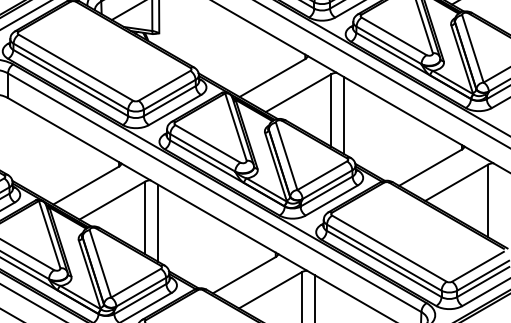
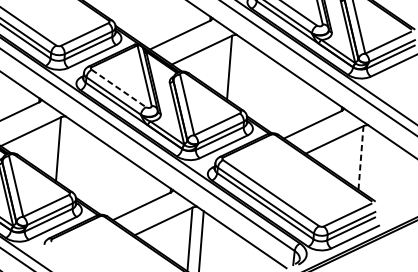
line: (344, 115) -> (240, 73), removed
line: (208, 144) -> (119, 89), solid -> dashed
line: (488, 200) -> (361, 157), solid -> dashed
line: (158, 222) -> (70, 154), removed

